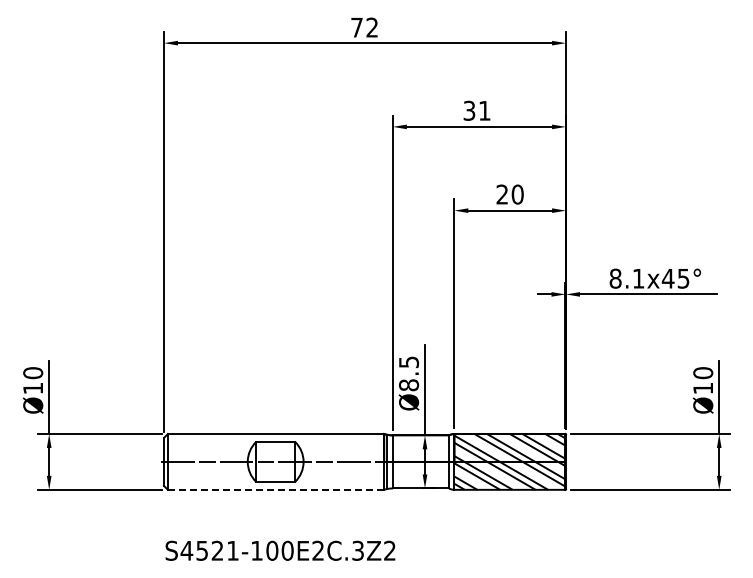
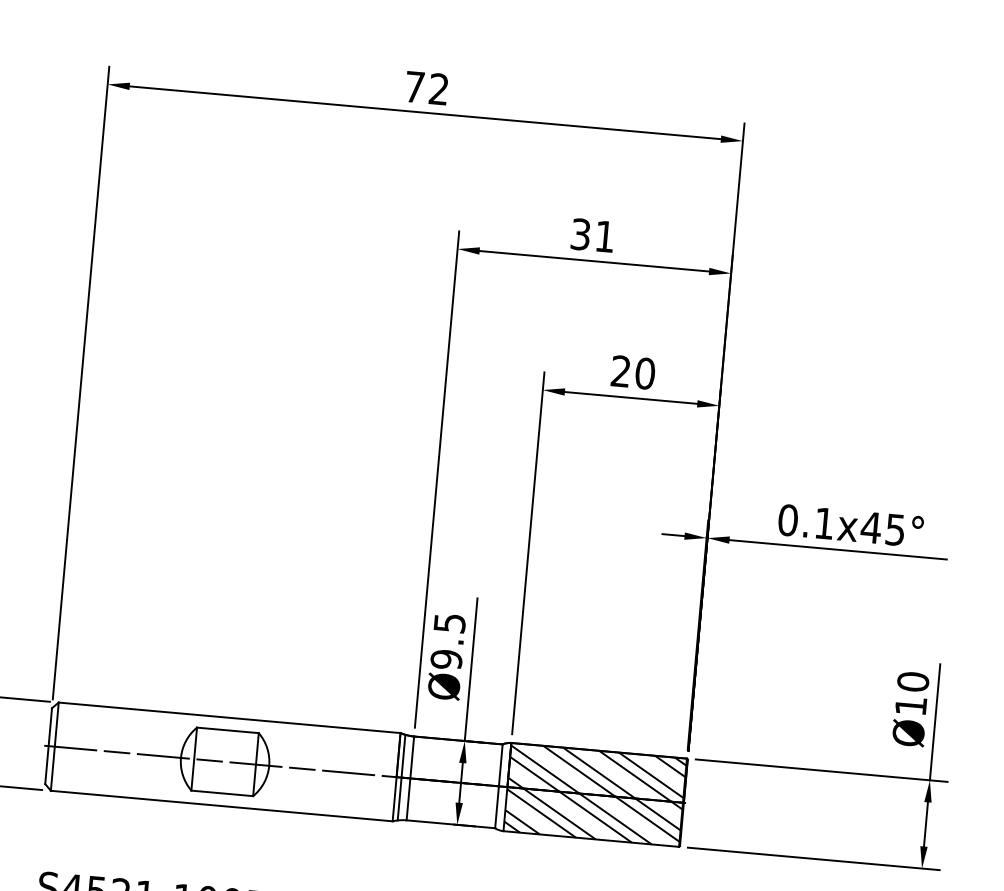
text: (615, 278) -> (787, 519), 8.1x45° -> 0.1x45°
text: (409, 385) -> (447, 659), Ø8.5 -> Ø9.5
line: (276, 489) -> (222, 805), dashed -> solid

